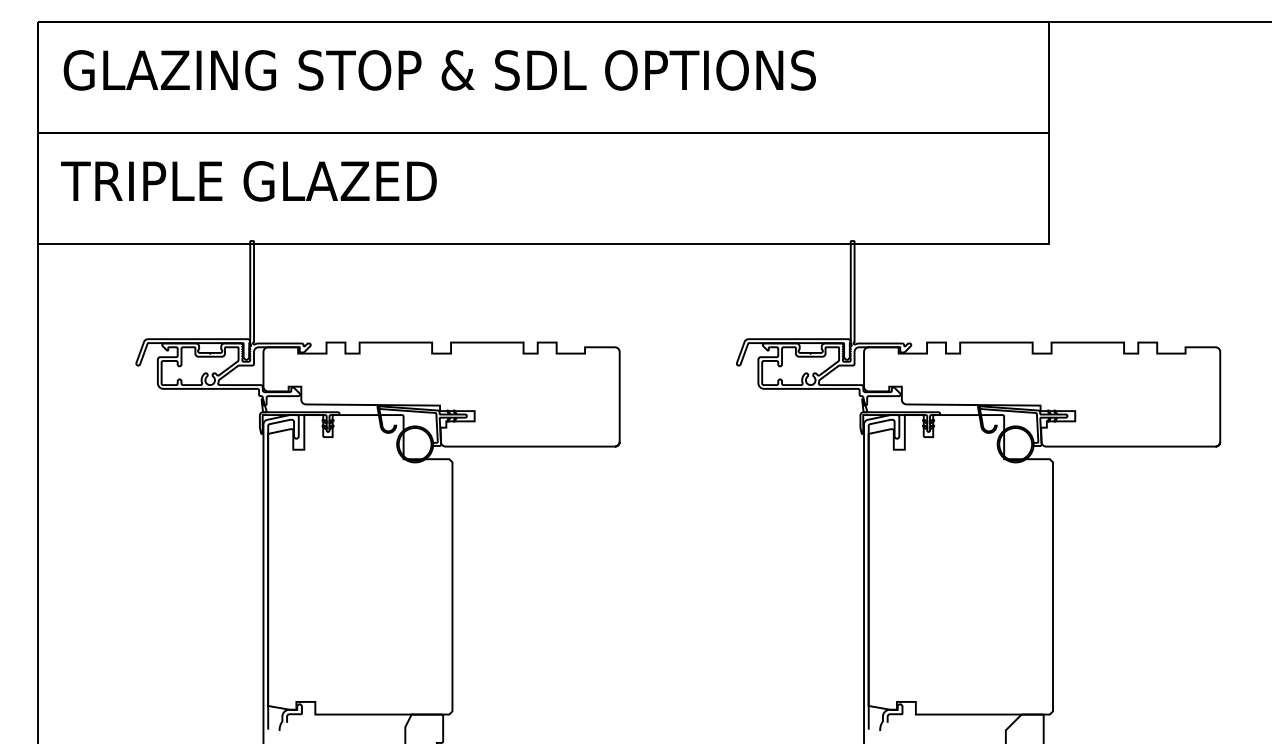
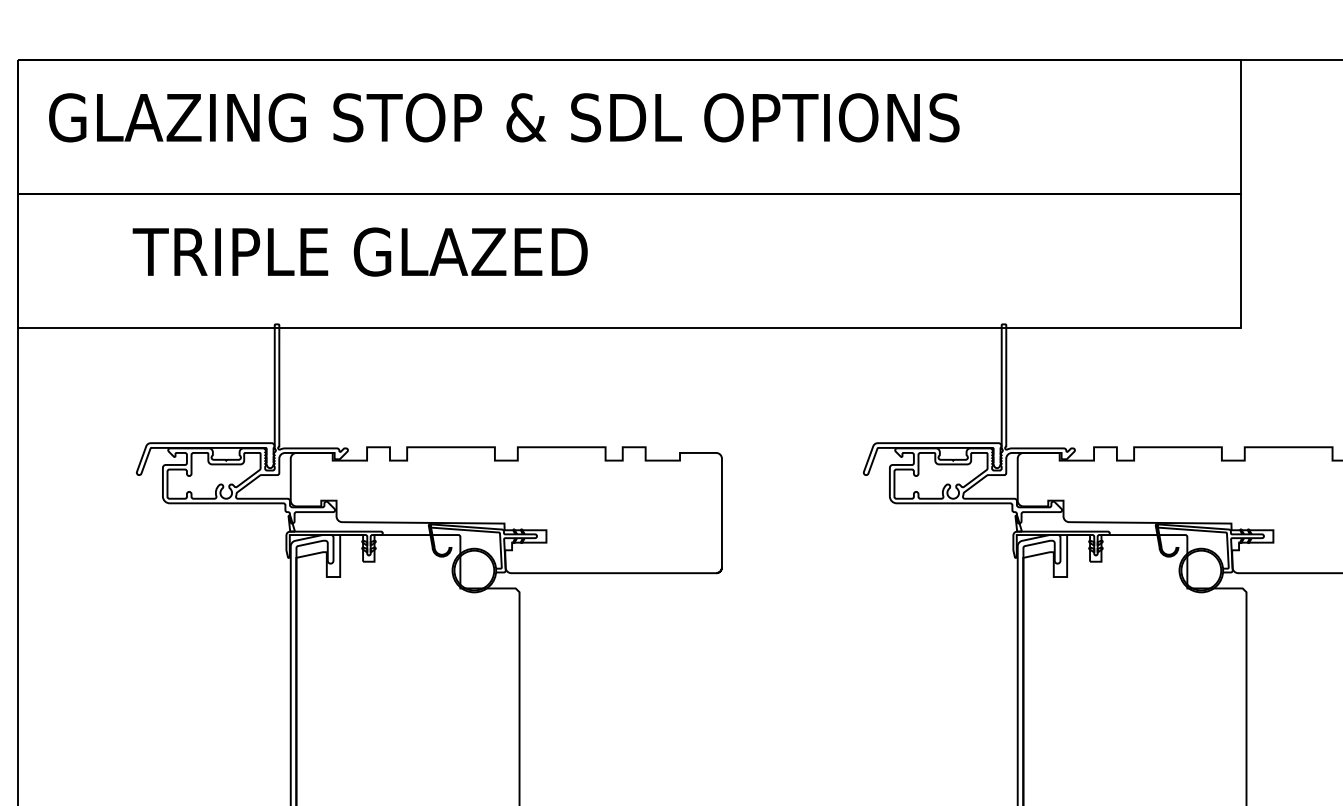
text: (248, 181) -> (359, 252), moved

